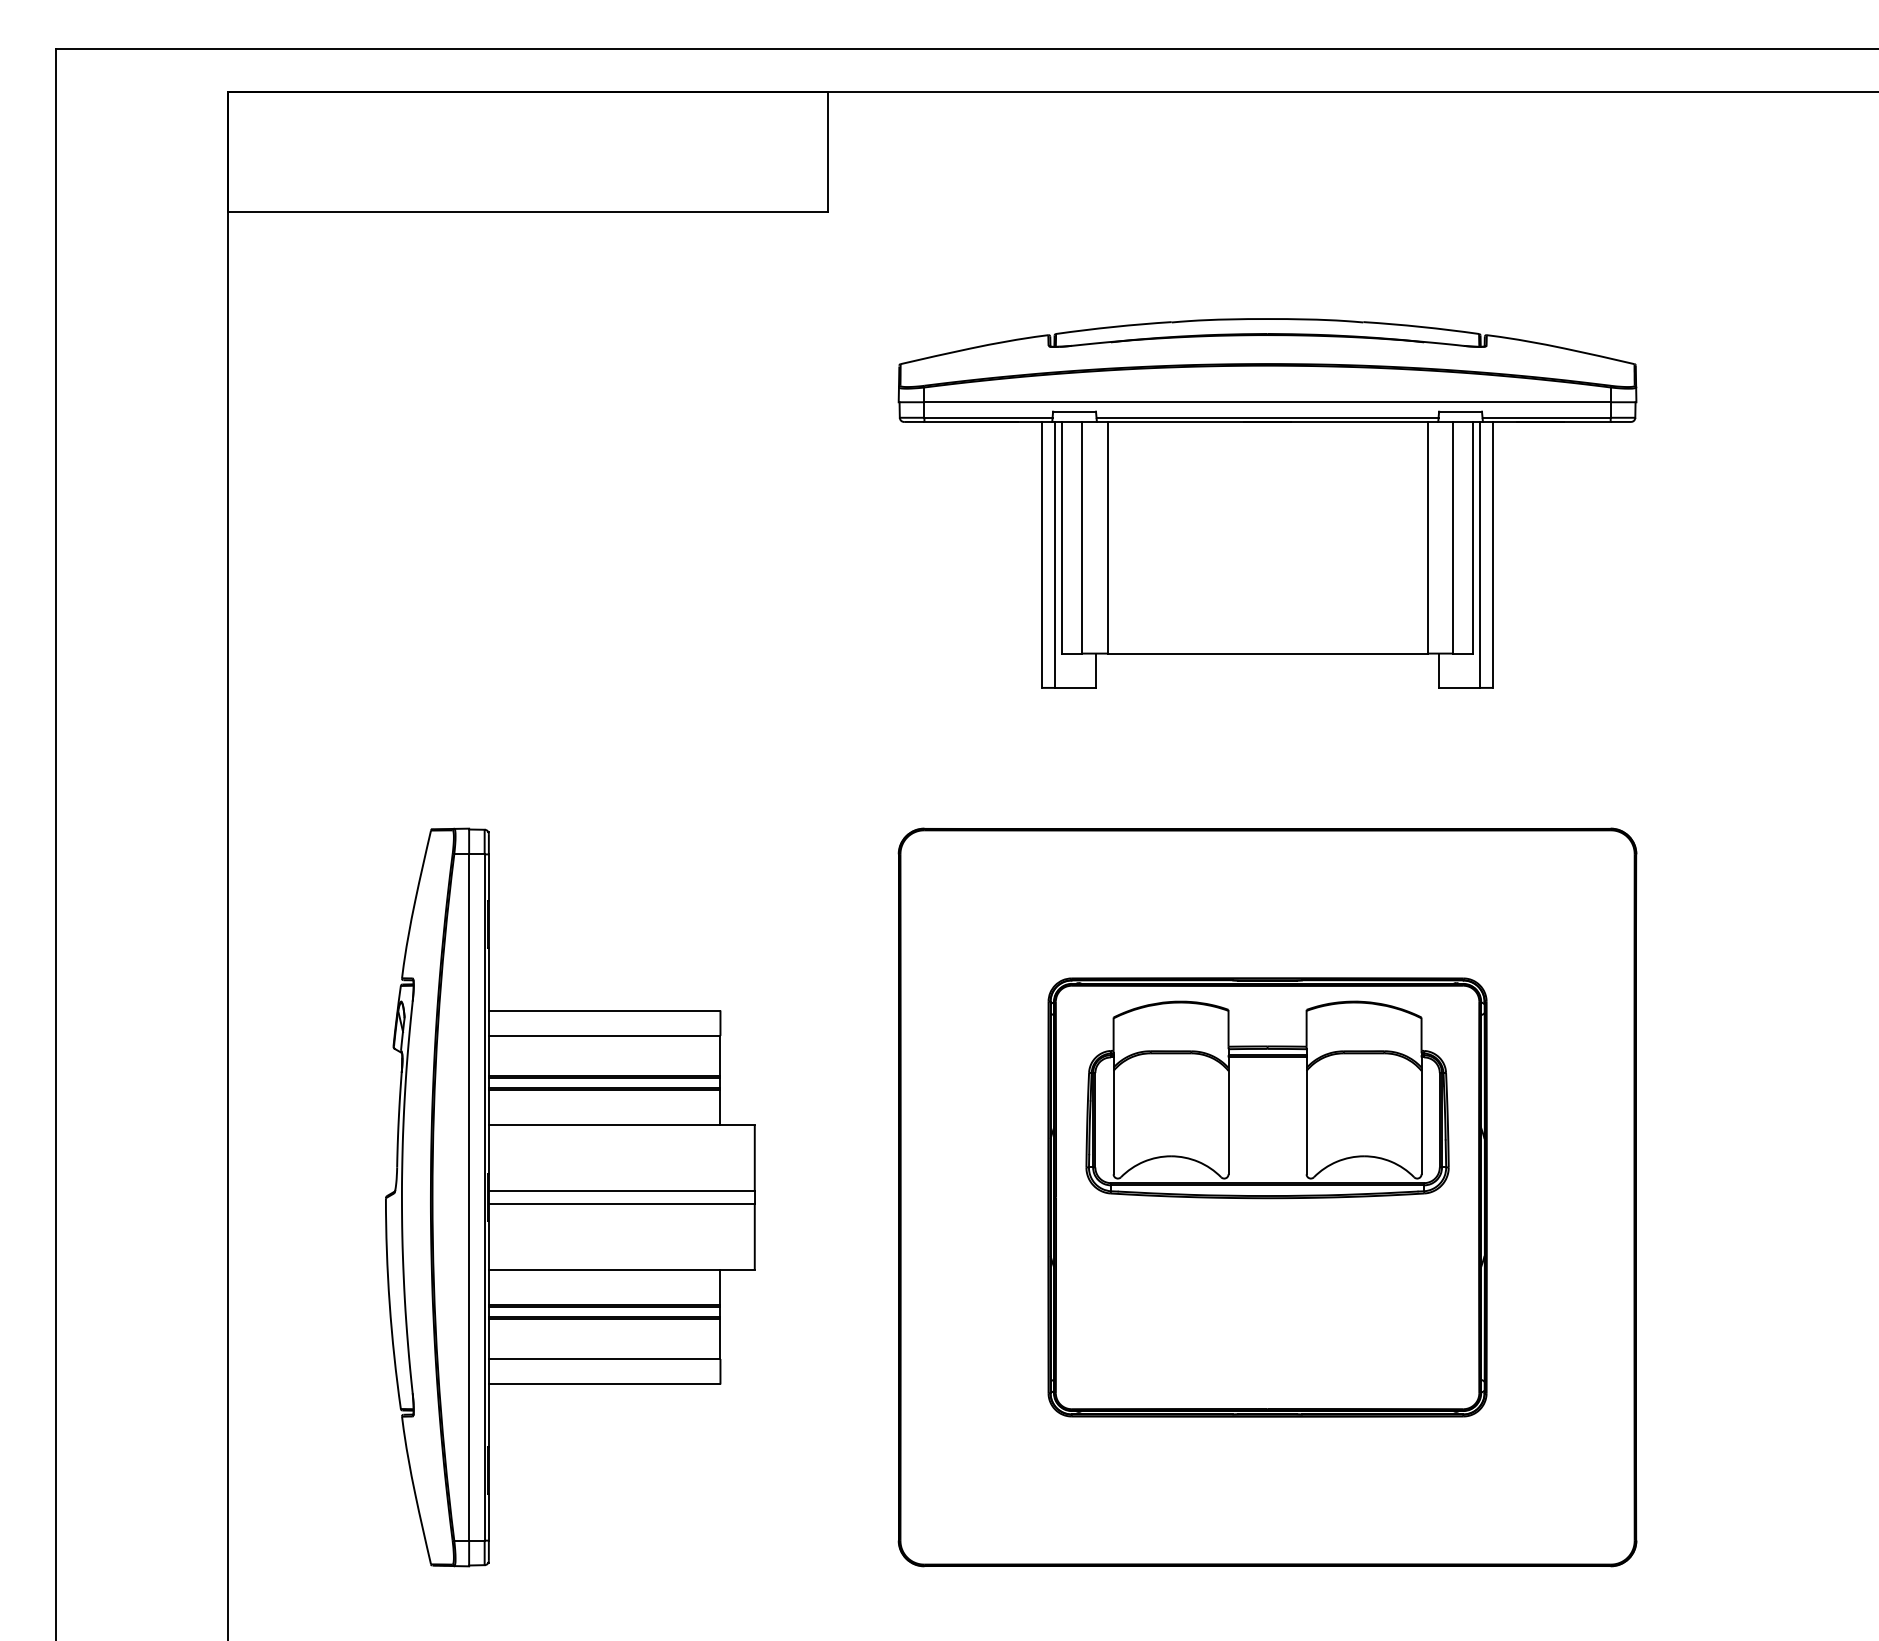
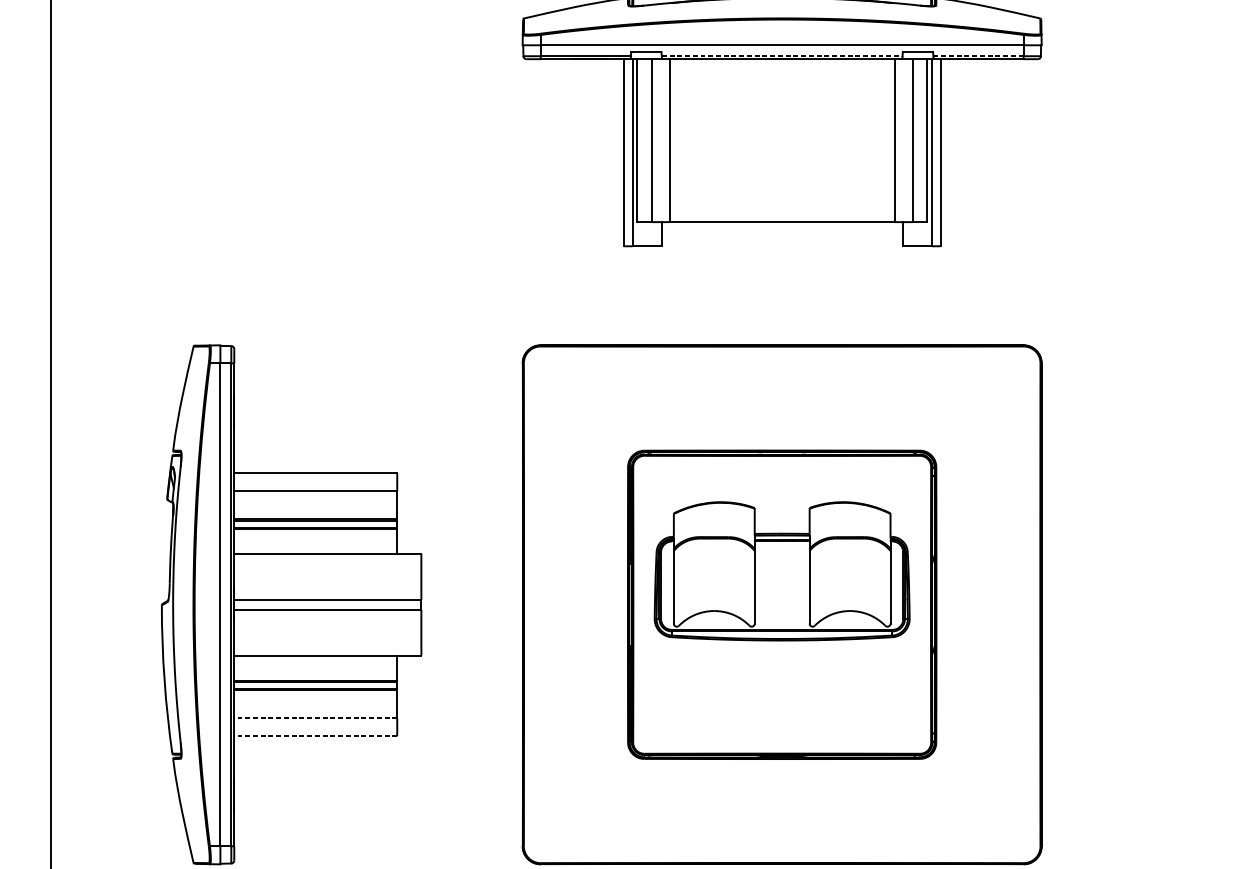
line: (1268, 417) -> (782, 56), solid -> dashed
line: (1547, 417) -> (979, 56), solid -> dashed
part: (1267, 1099) -> (782, 571), moved
line: (604, 1359) -> (315, 718), solid -> dashed
line: (604, 1384) -> (315, 736), solid -> dashed

